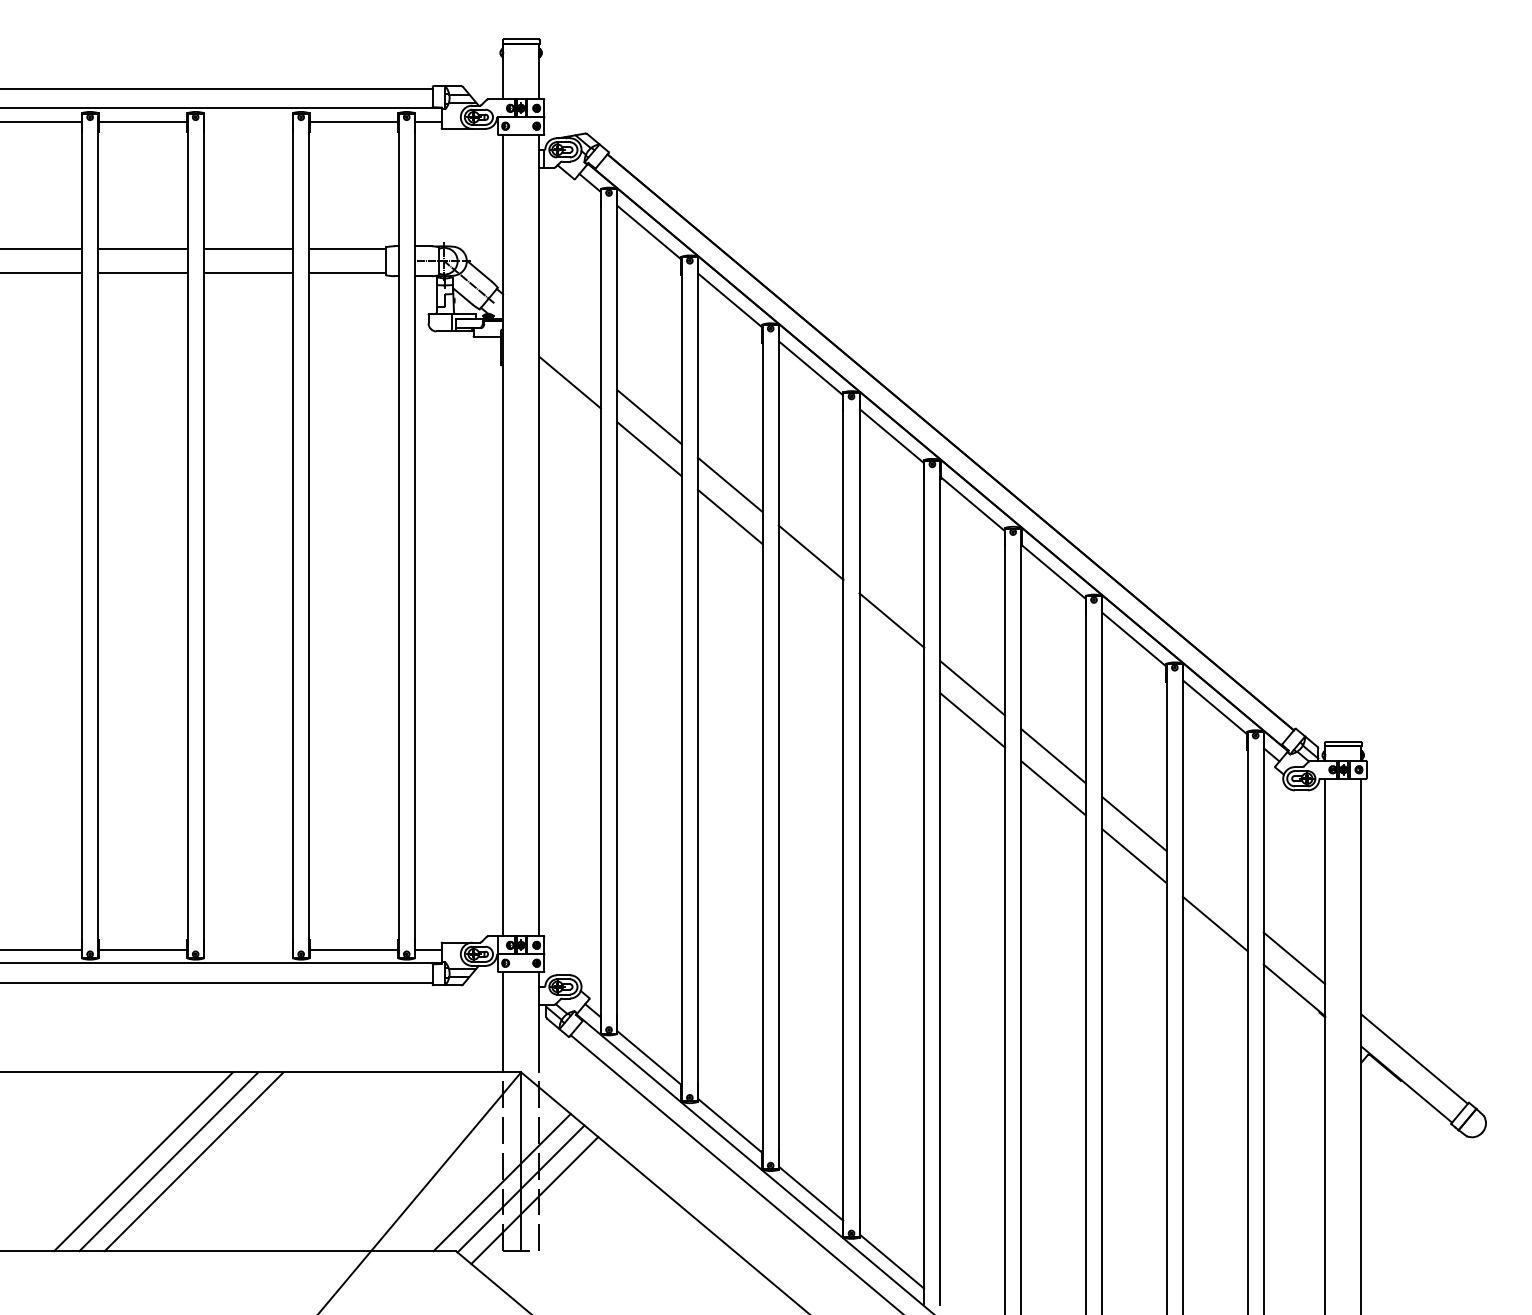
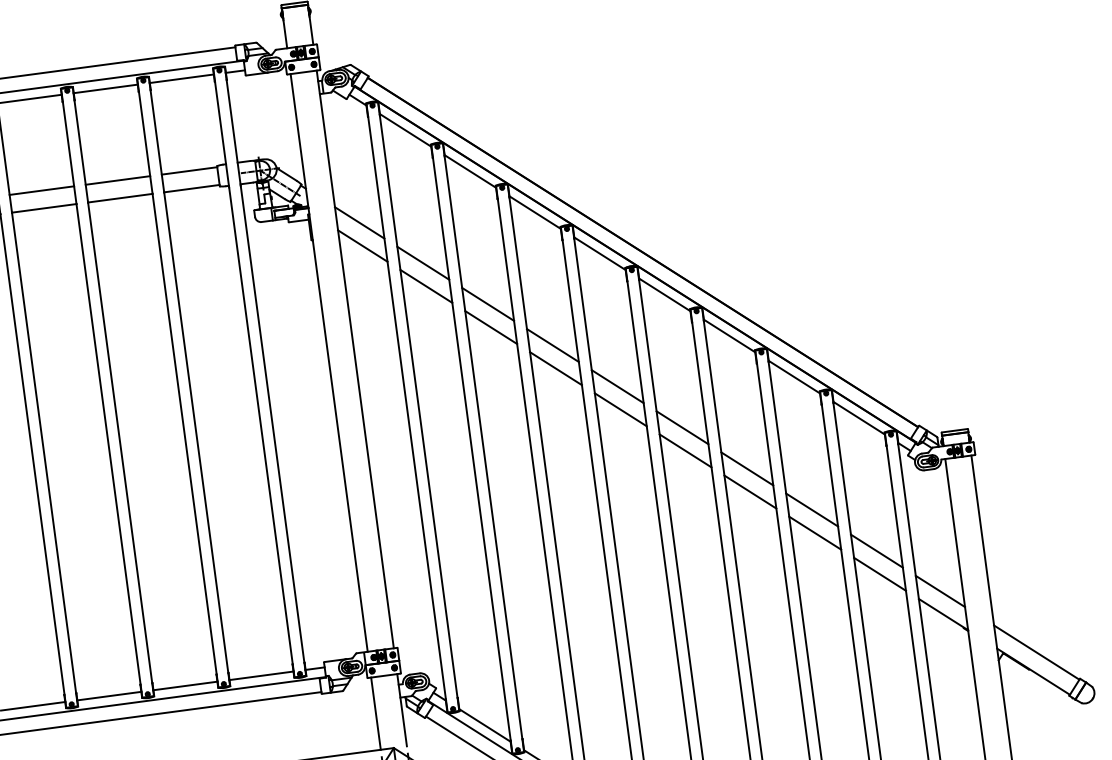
line: (248, 121) -> (105, 88), added
line: (569, 350) -> (359, 222), added
line: (810, 584) -> (555, 368), added
line: (891, 652) -> (620, 409), added
line: (1214, 891) -> (876, 550), added
line: (248, 949) -> (185, 685), added

